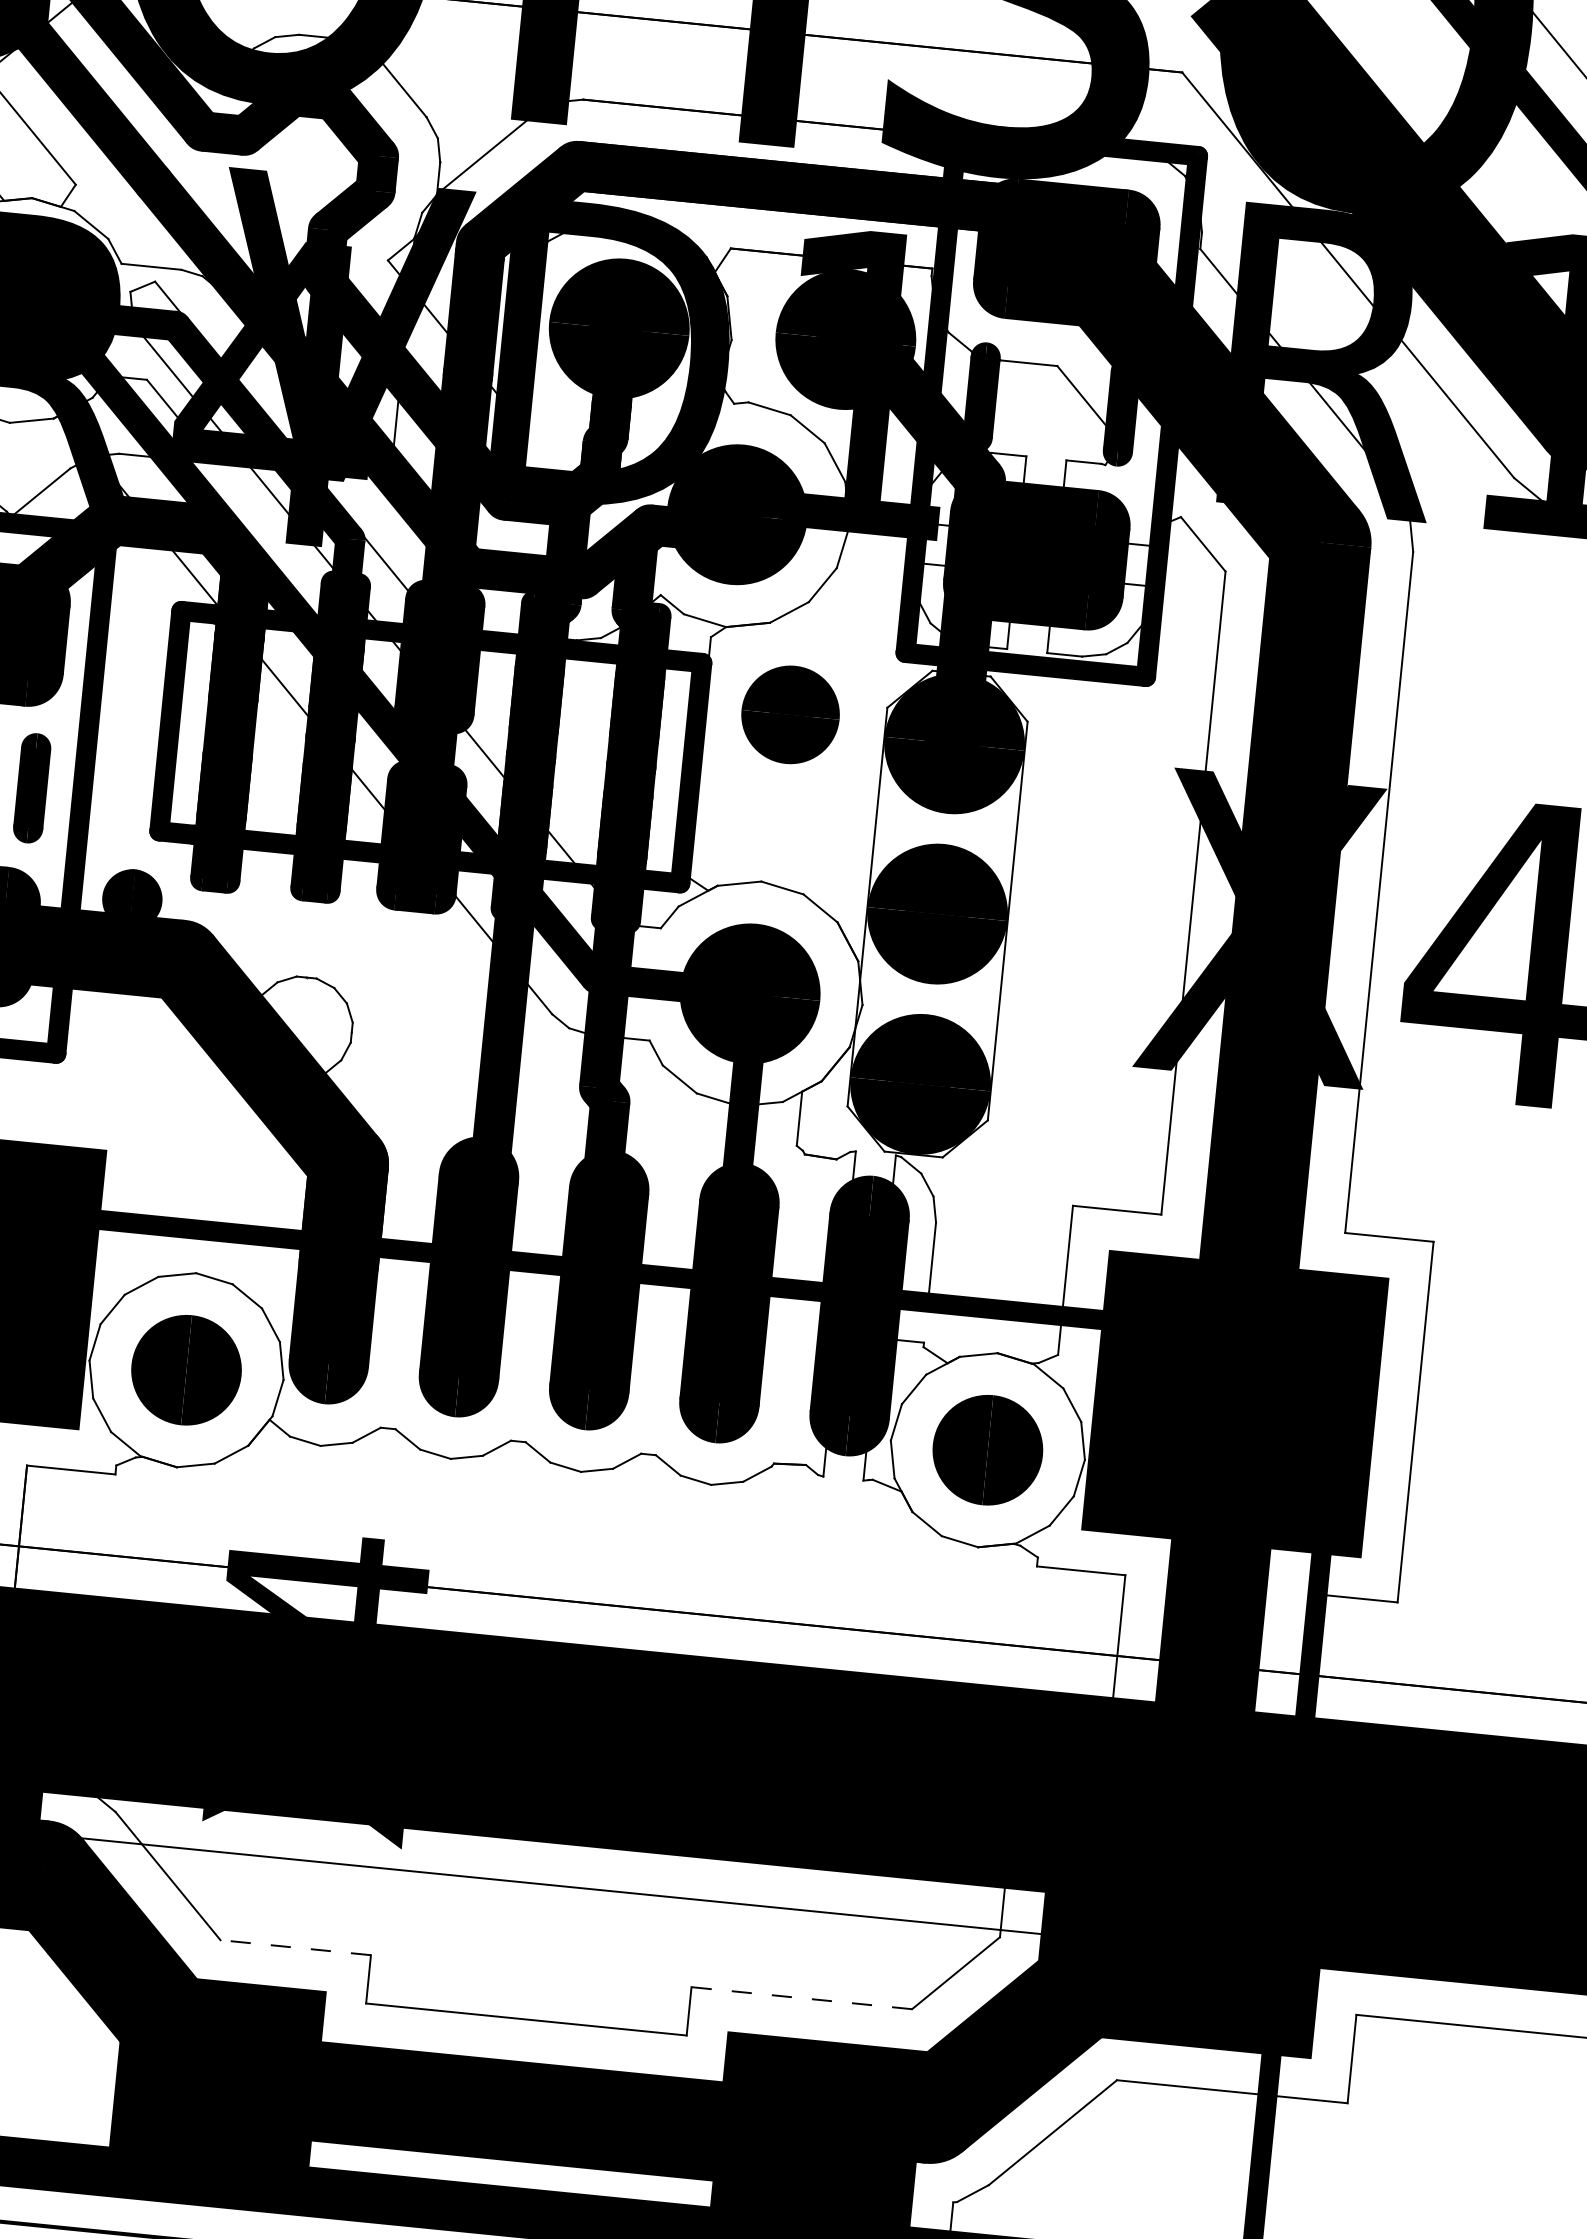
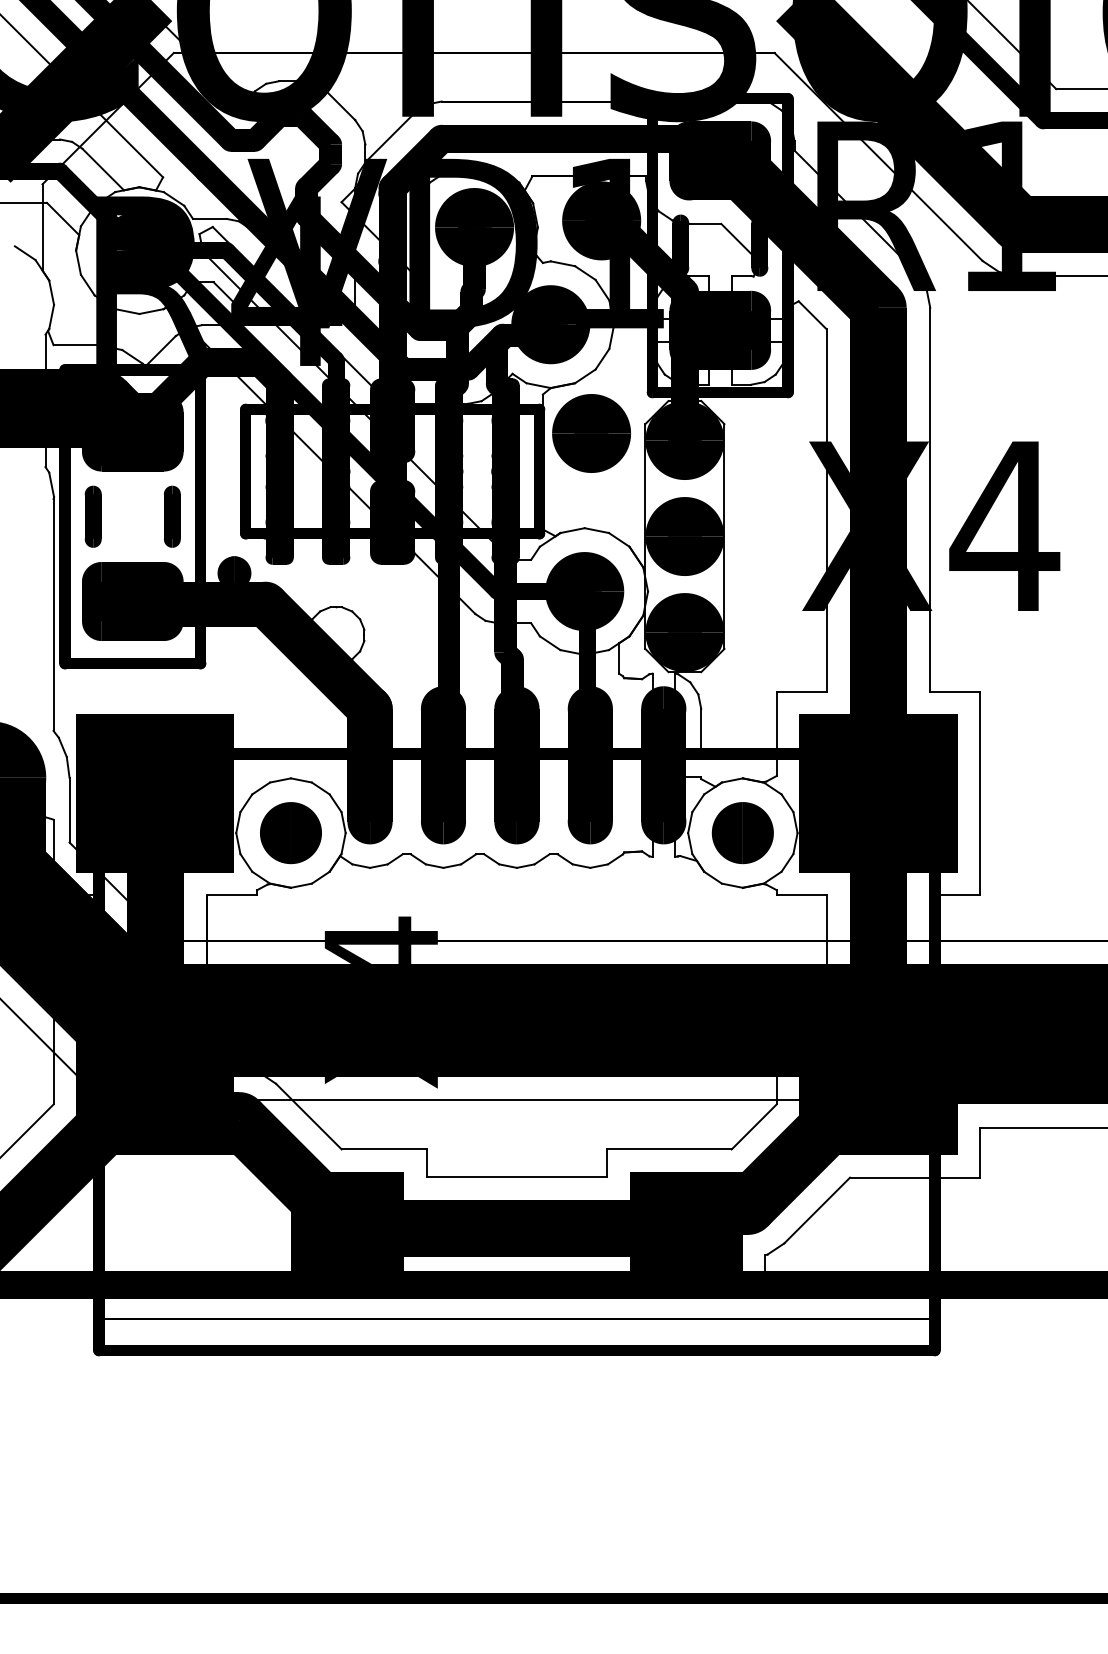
part: (790, 714) -> (591, 433), size x1.43
line: (294, 1947) -> (383, 1149), dashed -> solid
line: (801, 1998) -> (669, 1149), dashed -> solid

